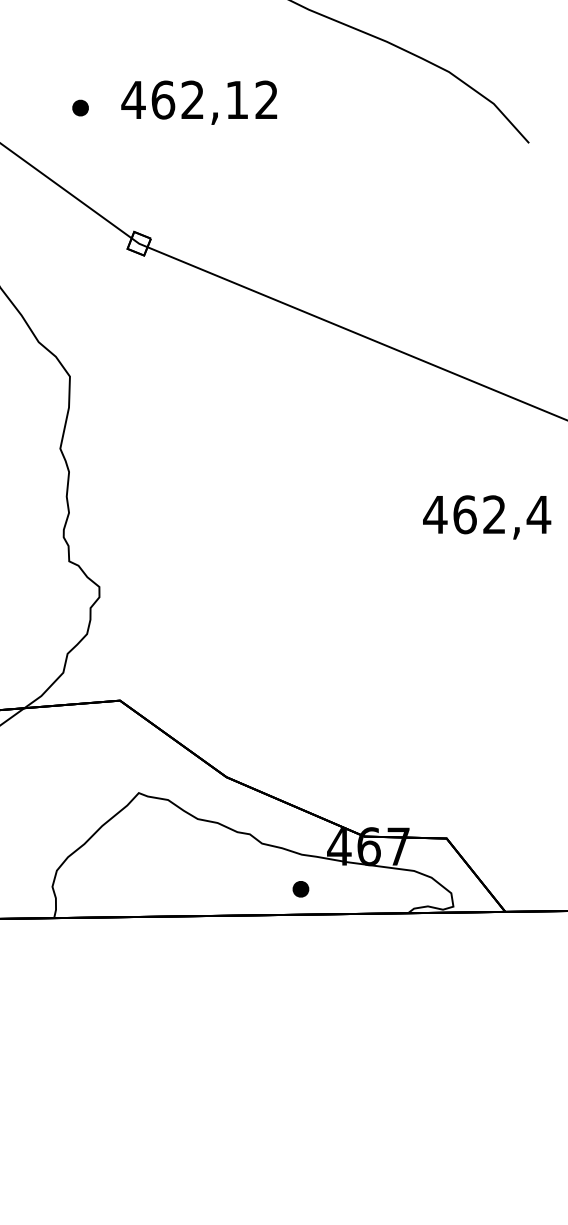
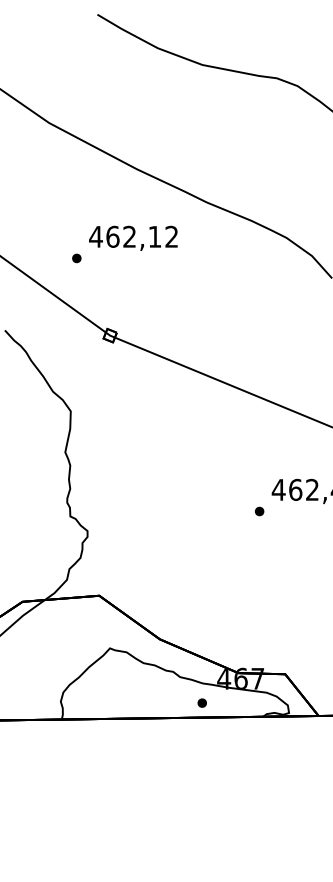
text: (199, 101) -> (133, 237), moved
part: (401, 552) -> (259, 511), added

